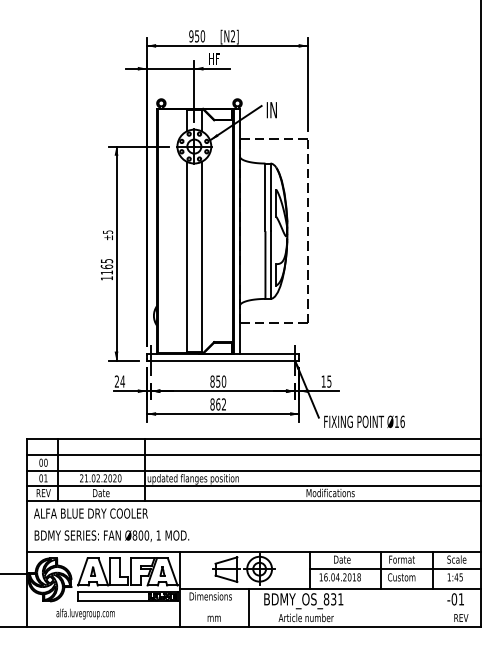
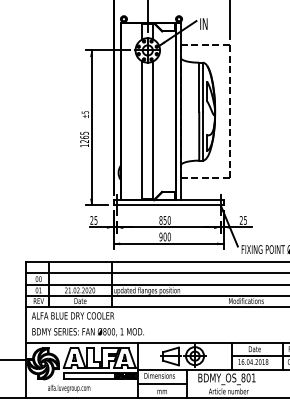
text: (106, 272) -> (84, 141), 1165 -> 1265
text: (122, 381) -> (95, 220), 24 -> 25
text: (323, 381) -> (241, 220), 15 -> 25
text: (218, 404) -> (165, 237), 862 -> 900
text: (333, 599) -> (248, 378), BDMY_OS_831 -> BDMY_OS_801
line: (214, 608) -> (162, 384), added

